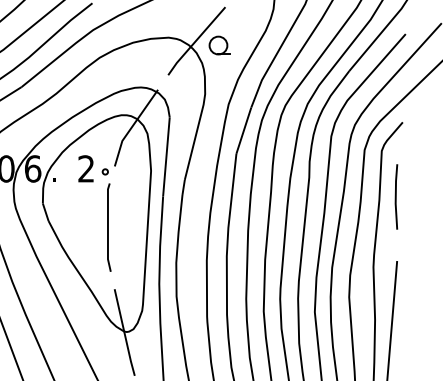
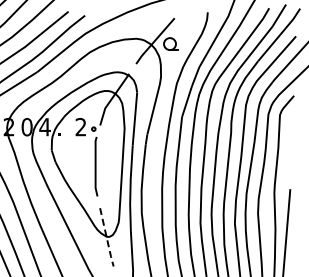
text: (32, 169) -> (44, 127), 6 -> 4
line: (395, 196) -> (289, 145), removed
line: (124, 334) -> (106, 238), solid -> dashed

